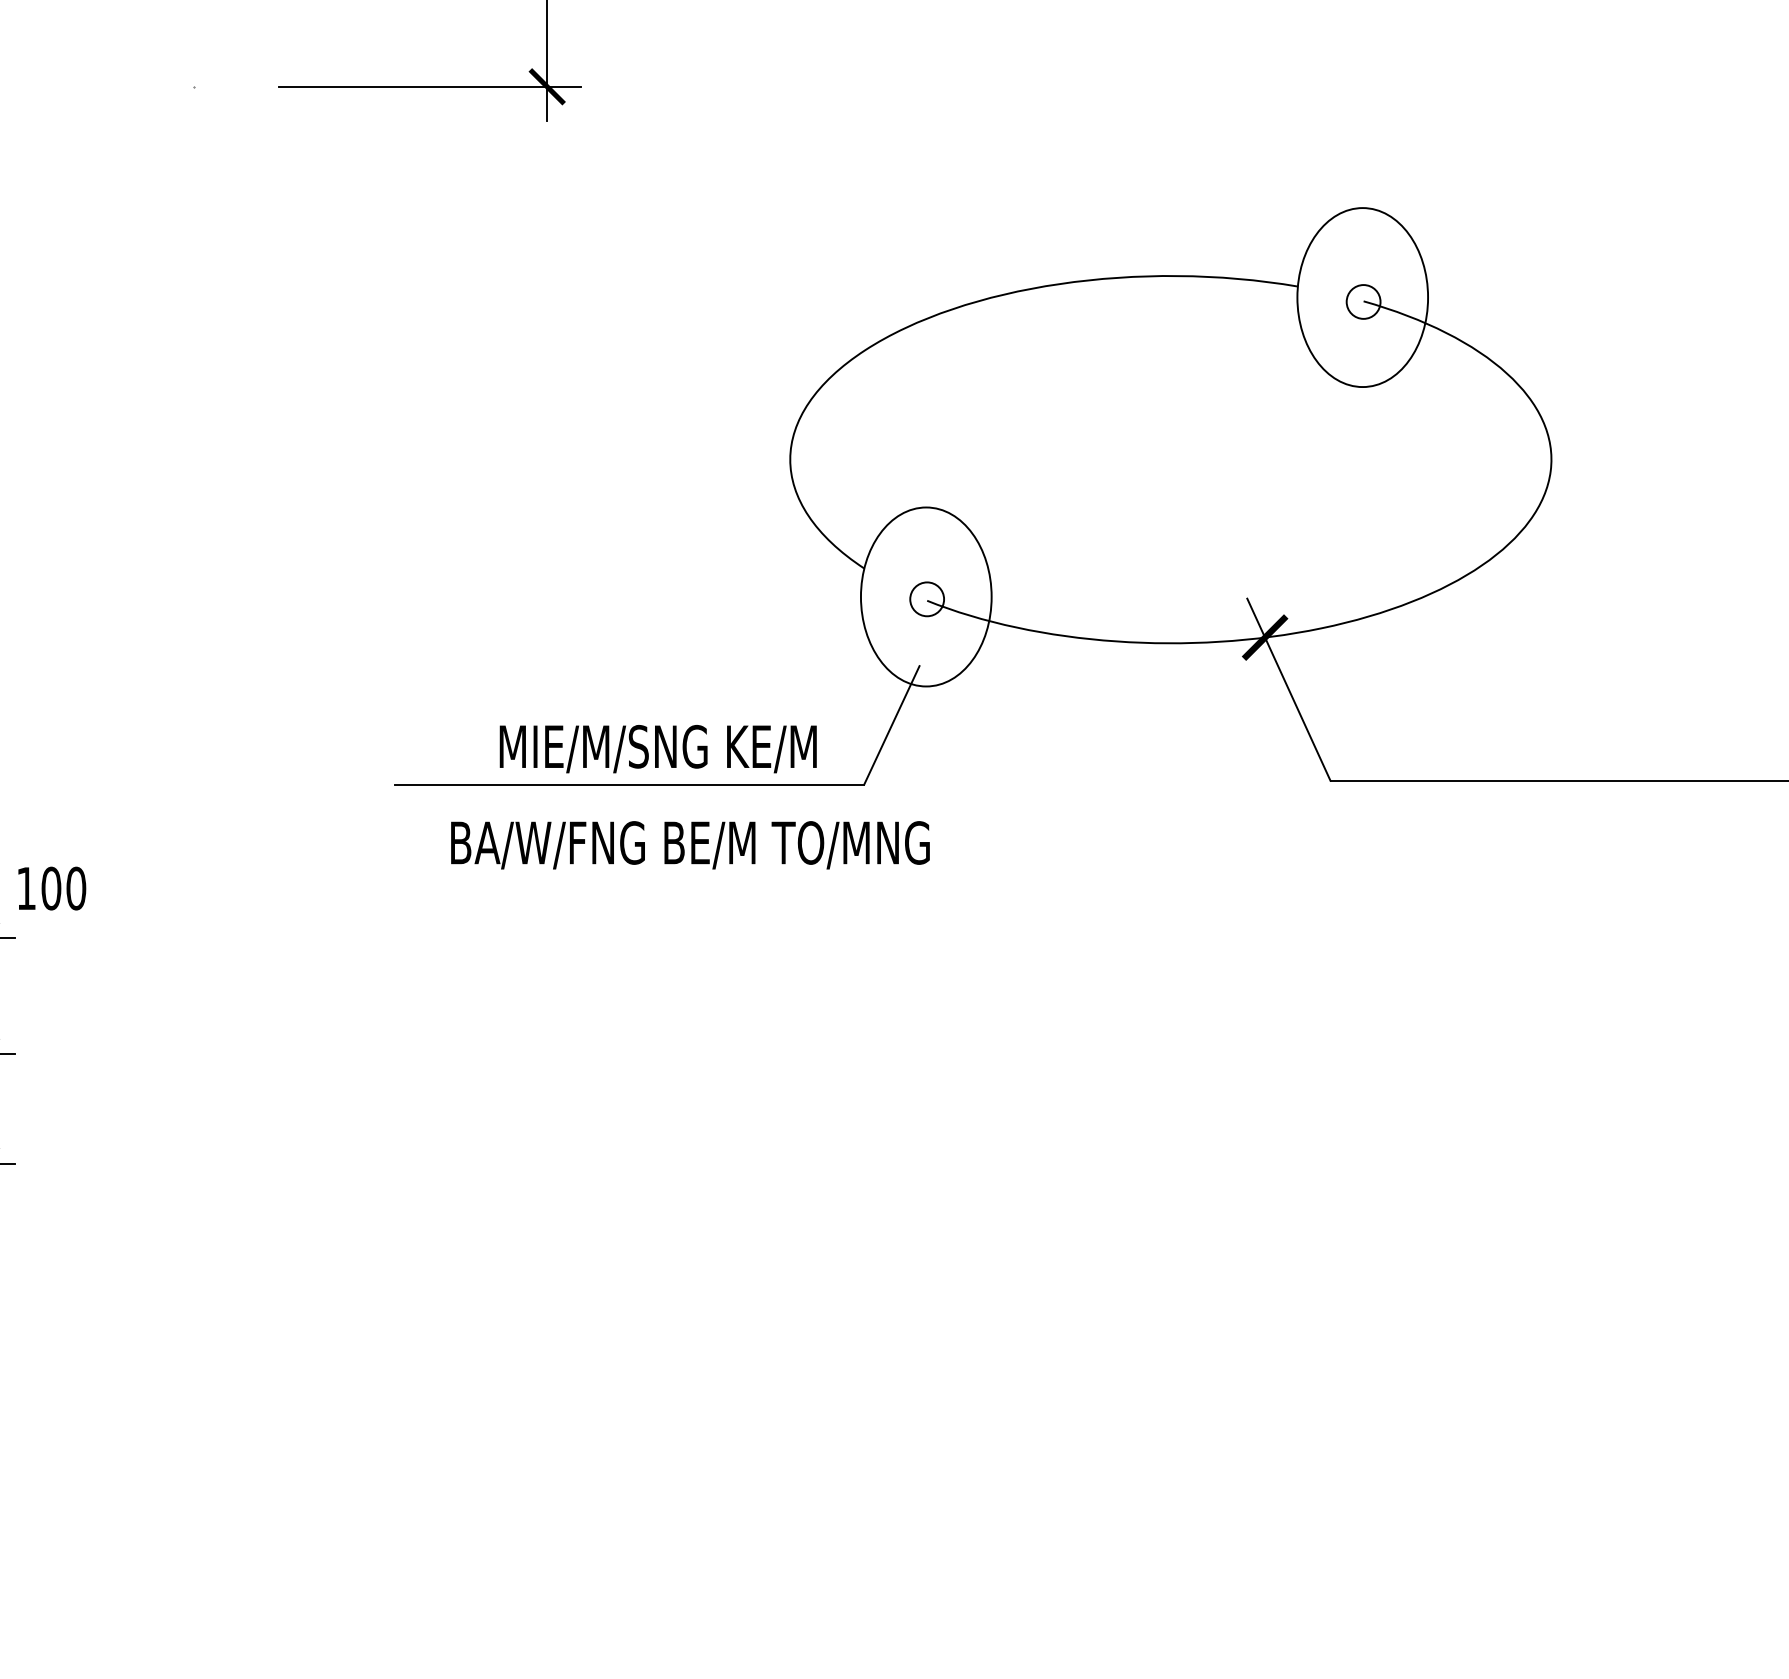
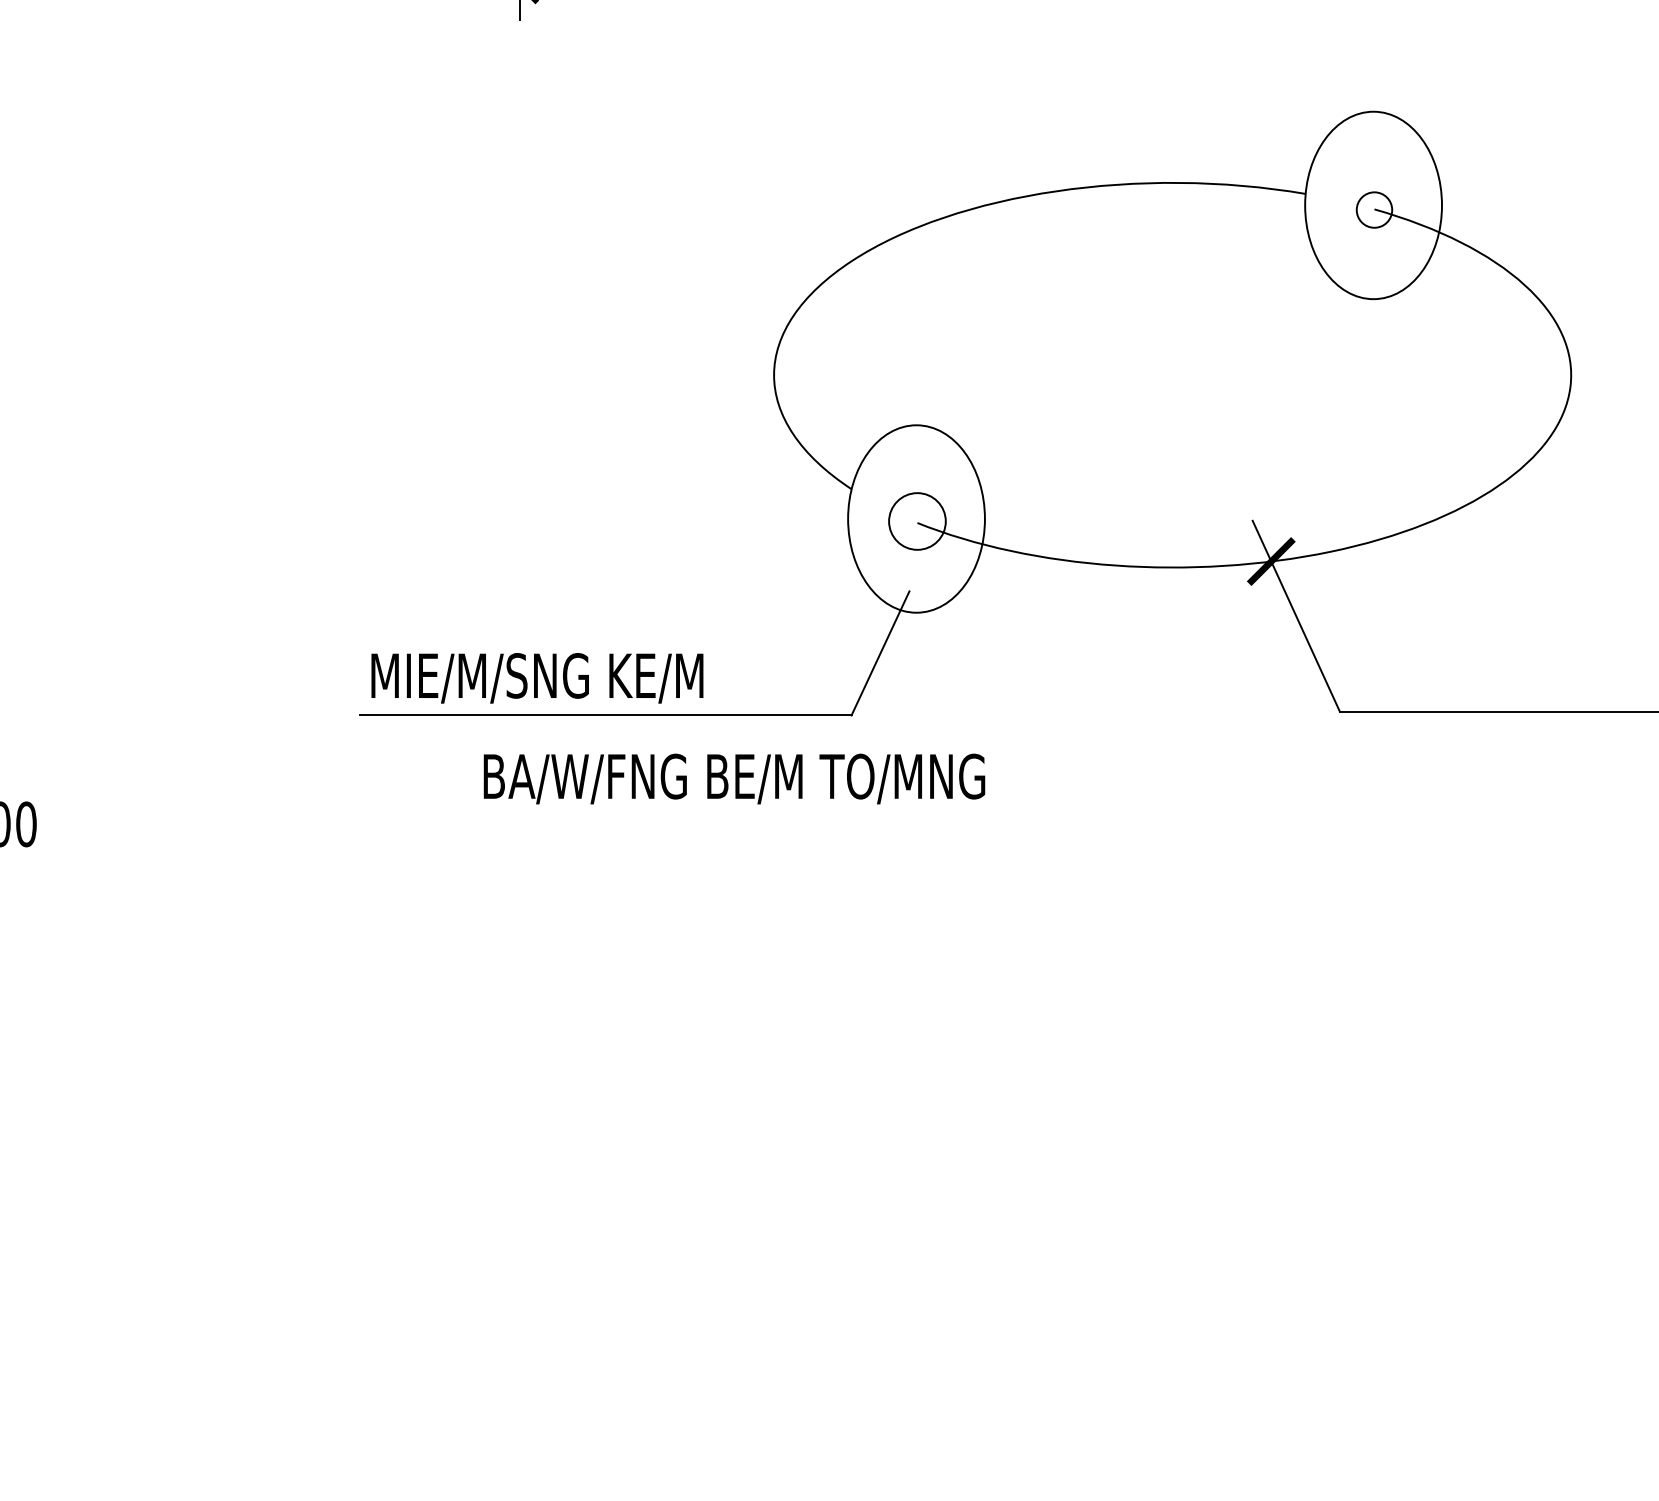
circle: (927, 599) -> (917, 521), size x1.6
text: (657, 749) -> (536, 678), moved
text: (690, 845) -> (734, 779), moved

